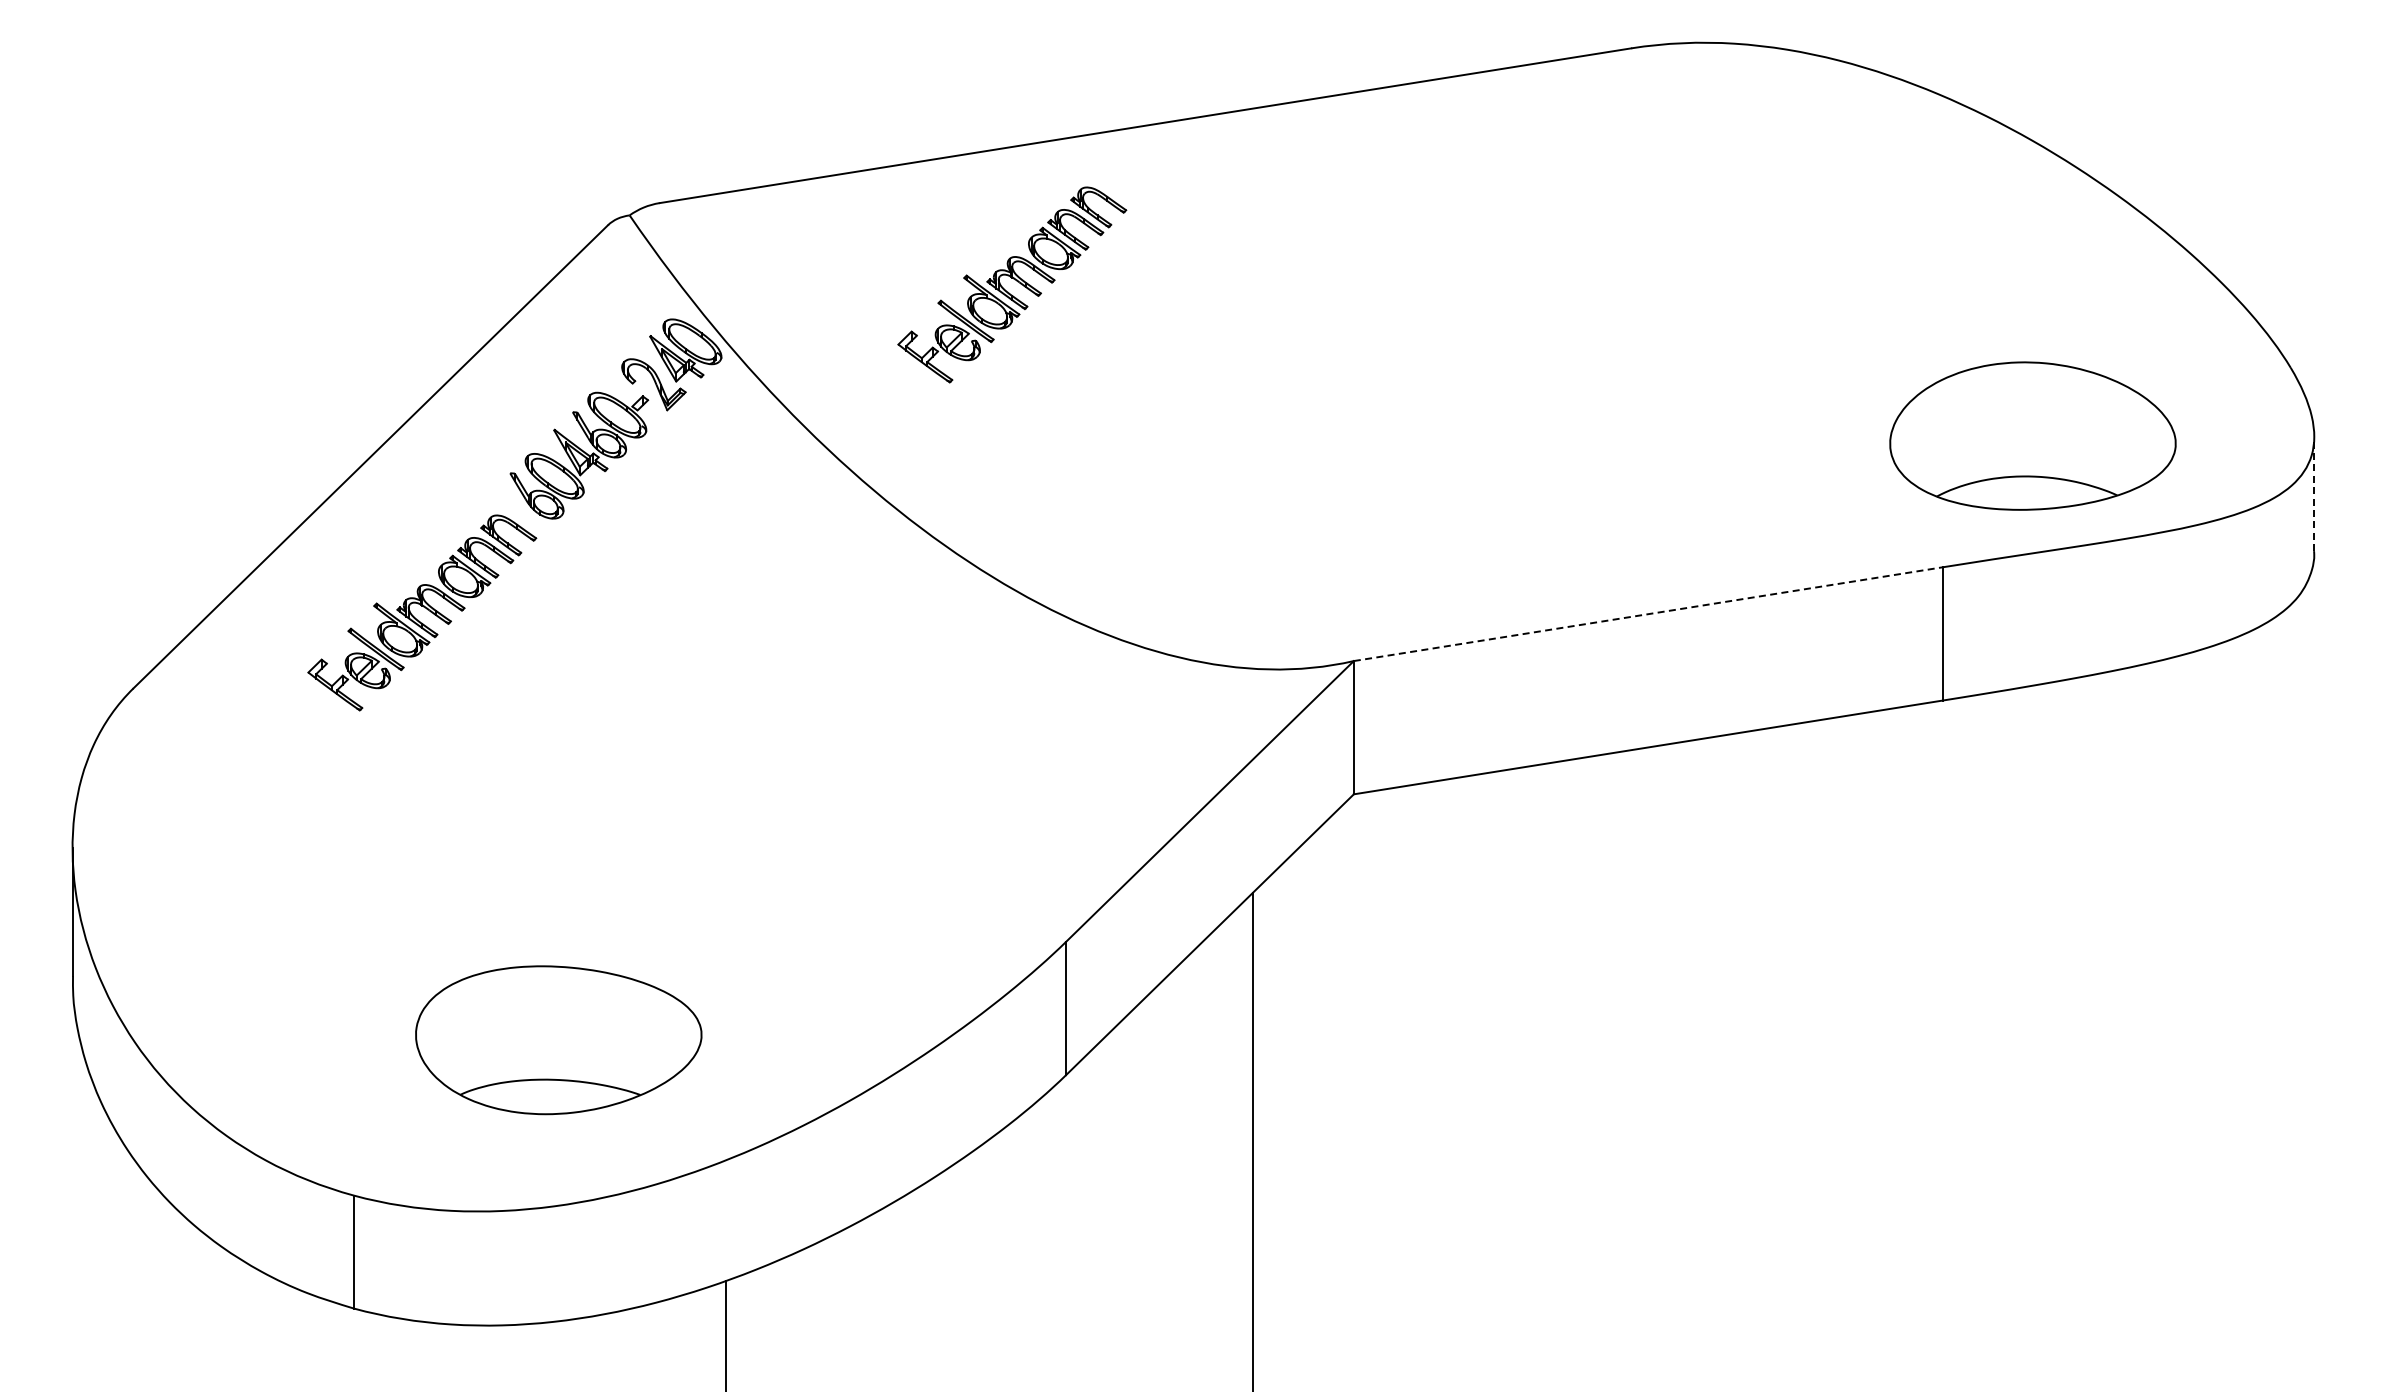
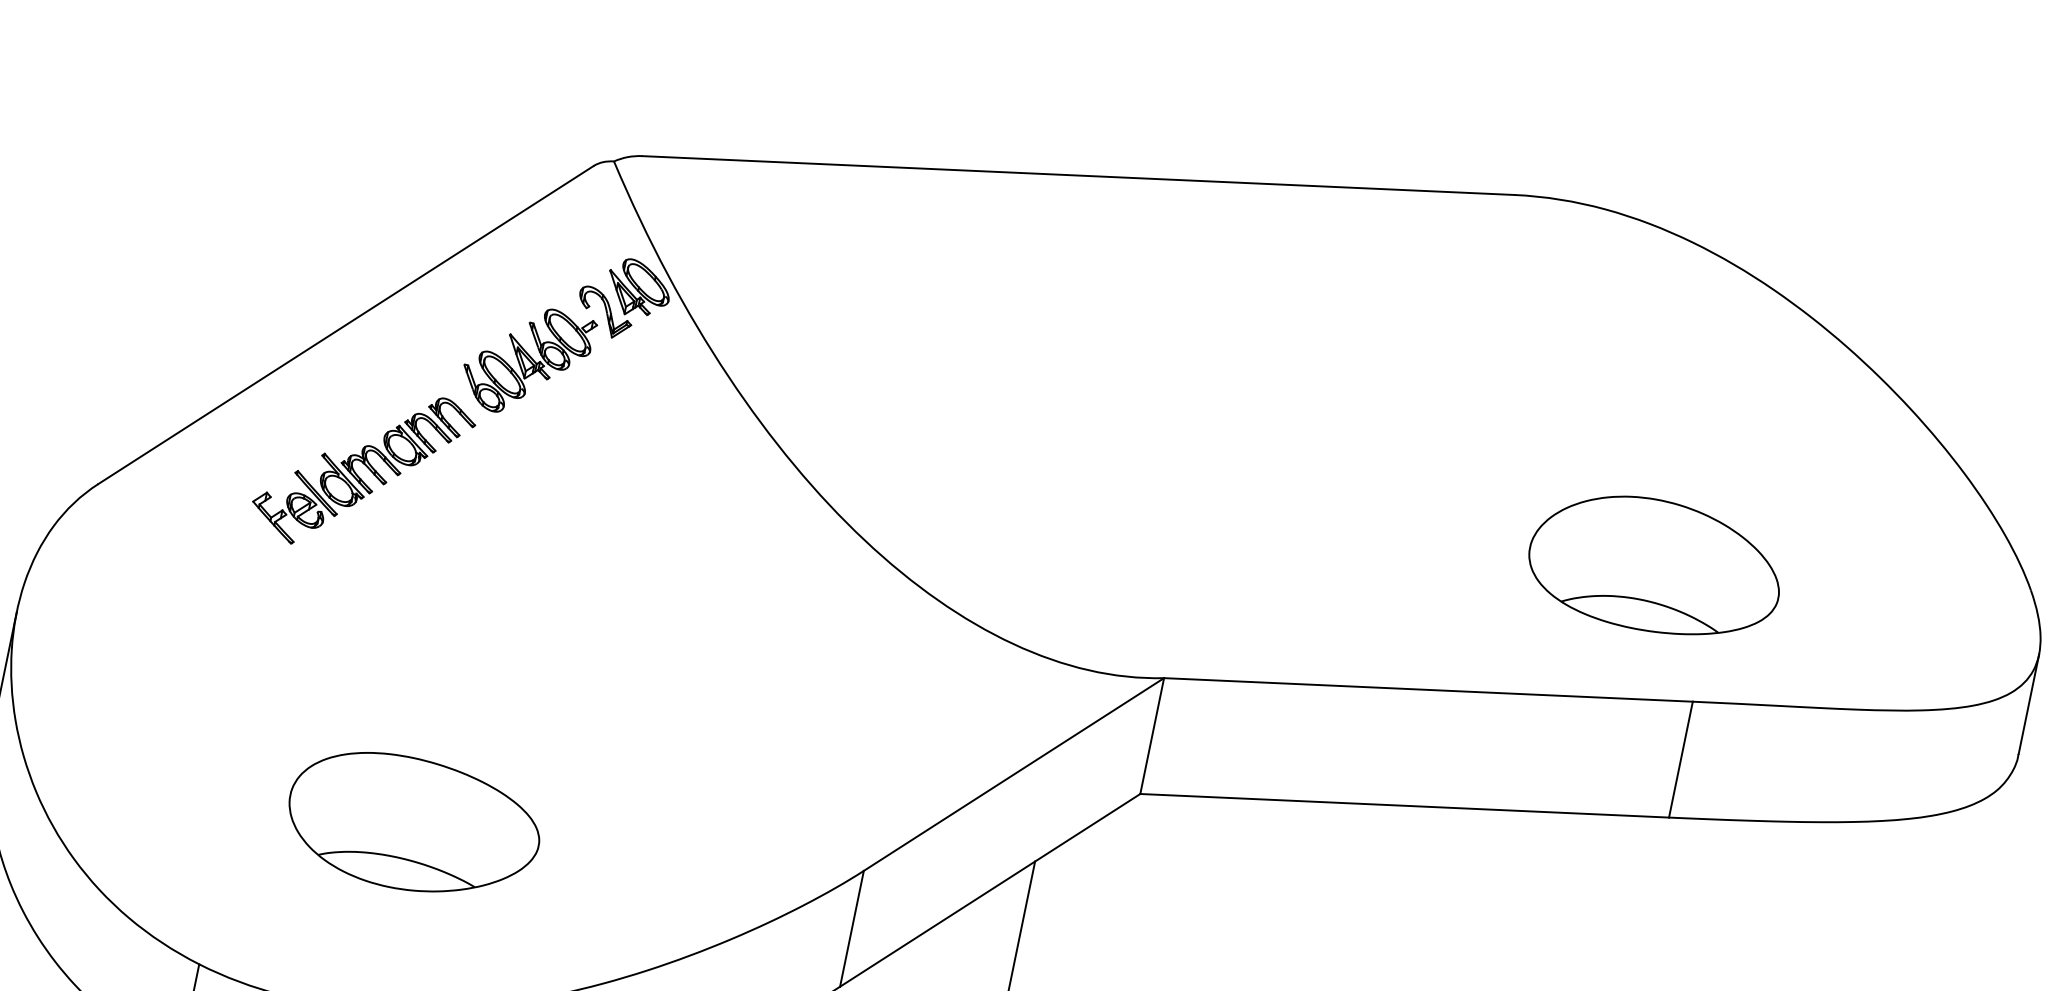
part: (1012, 284) -> (934, 289), removed
part: (2032, 435) -> (1655, 565), moved
line: (2314, 493) -> (2029, 703), dashed -> solid
line: (1648, 614) -> (1428, 690), dashed -> solid
part: (558, 1040) -> (413, 825), moved

